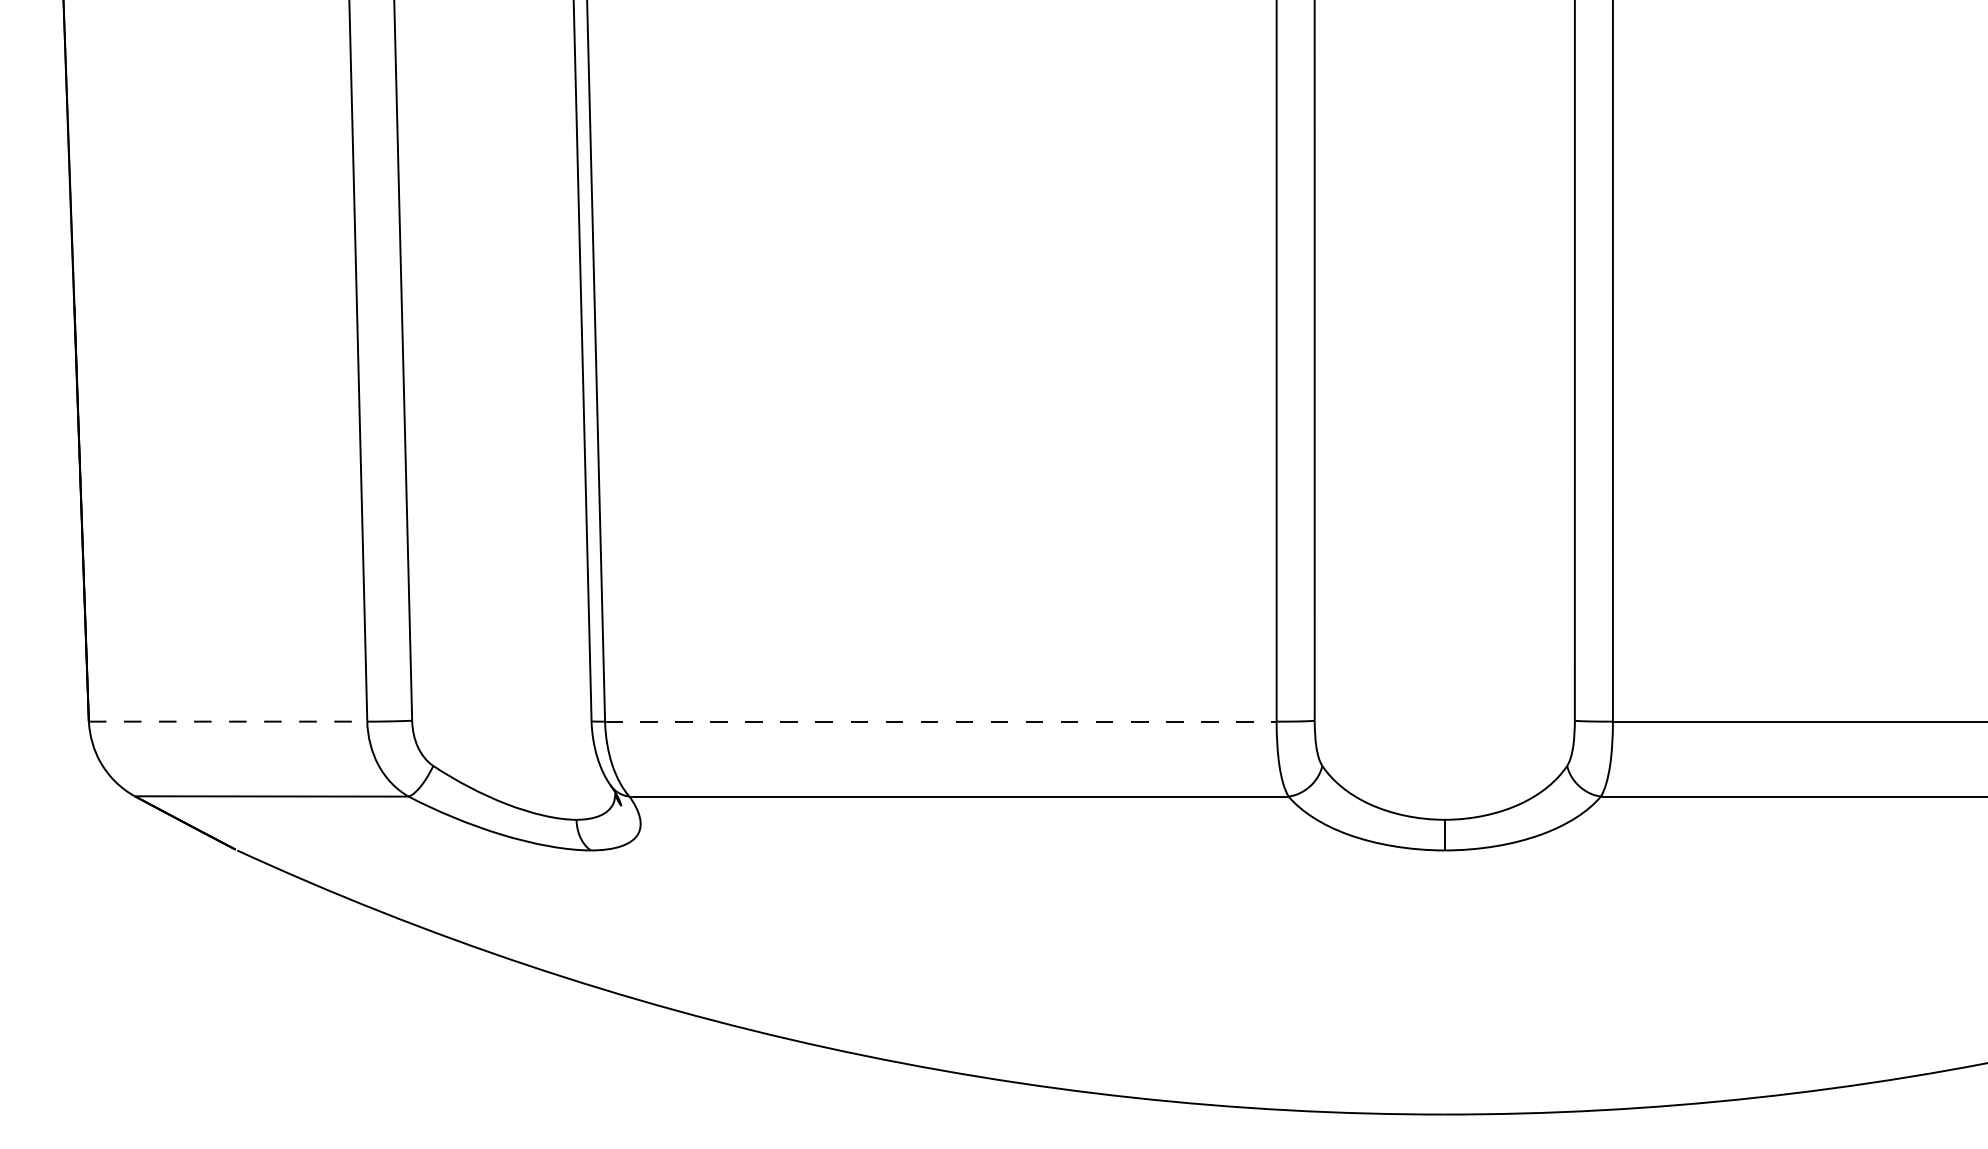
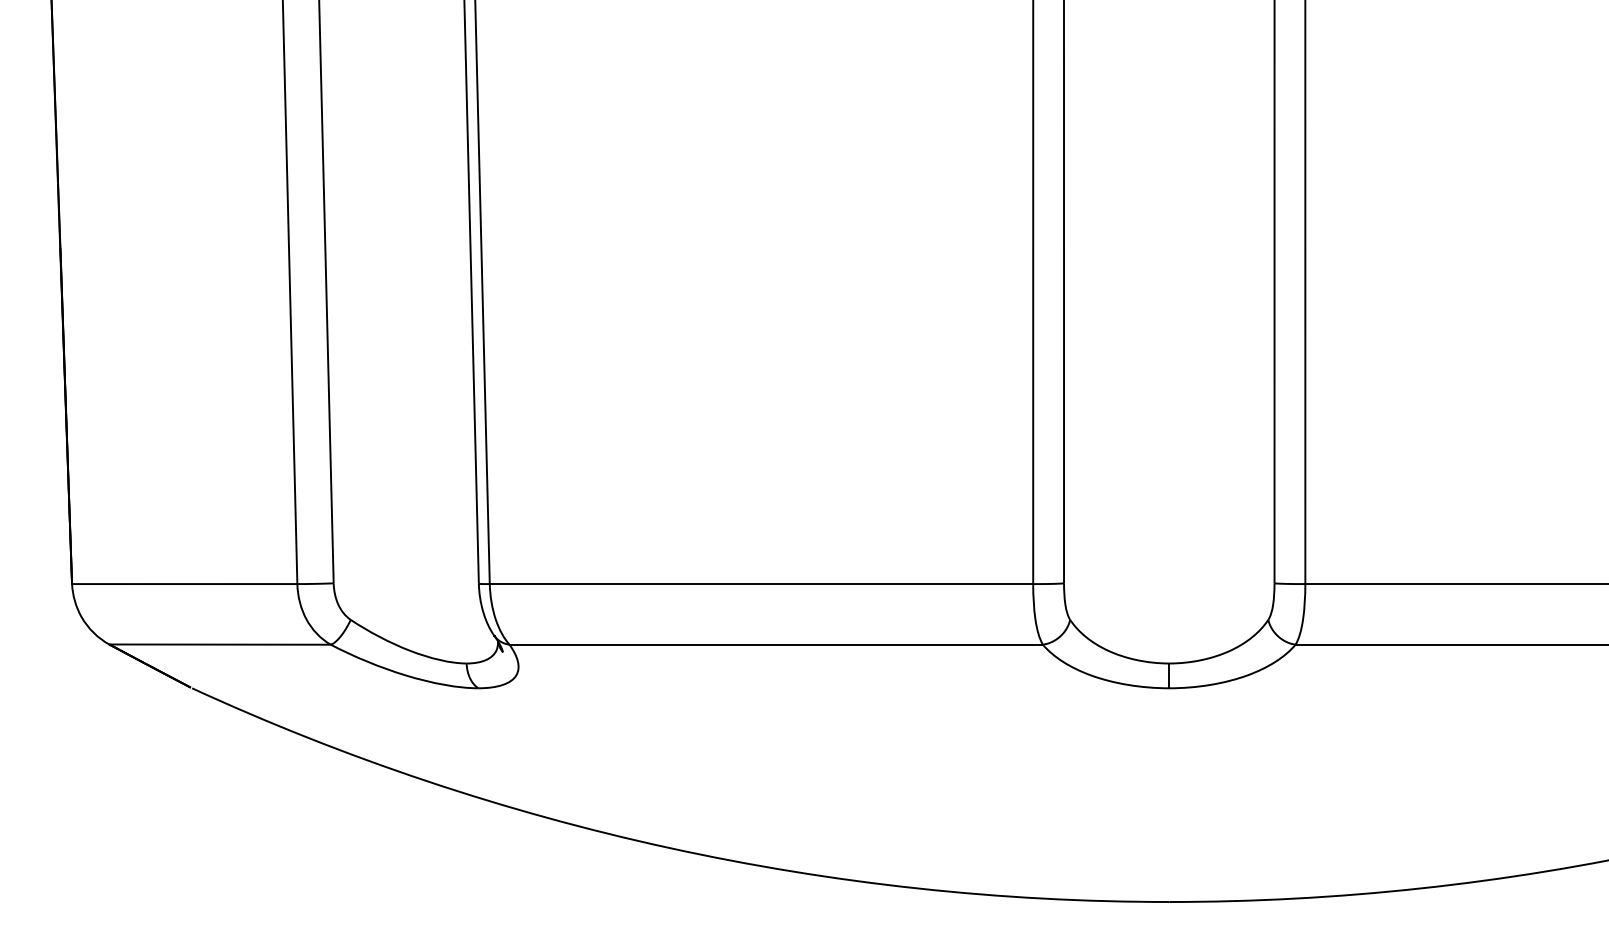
line: (228, 721) -> (185, 583), dashed -> solid
line: (940, 721) -> (761, 583), dashed -> solid

